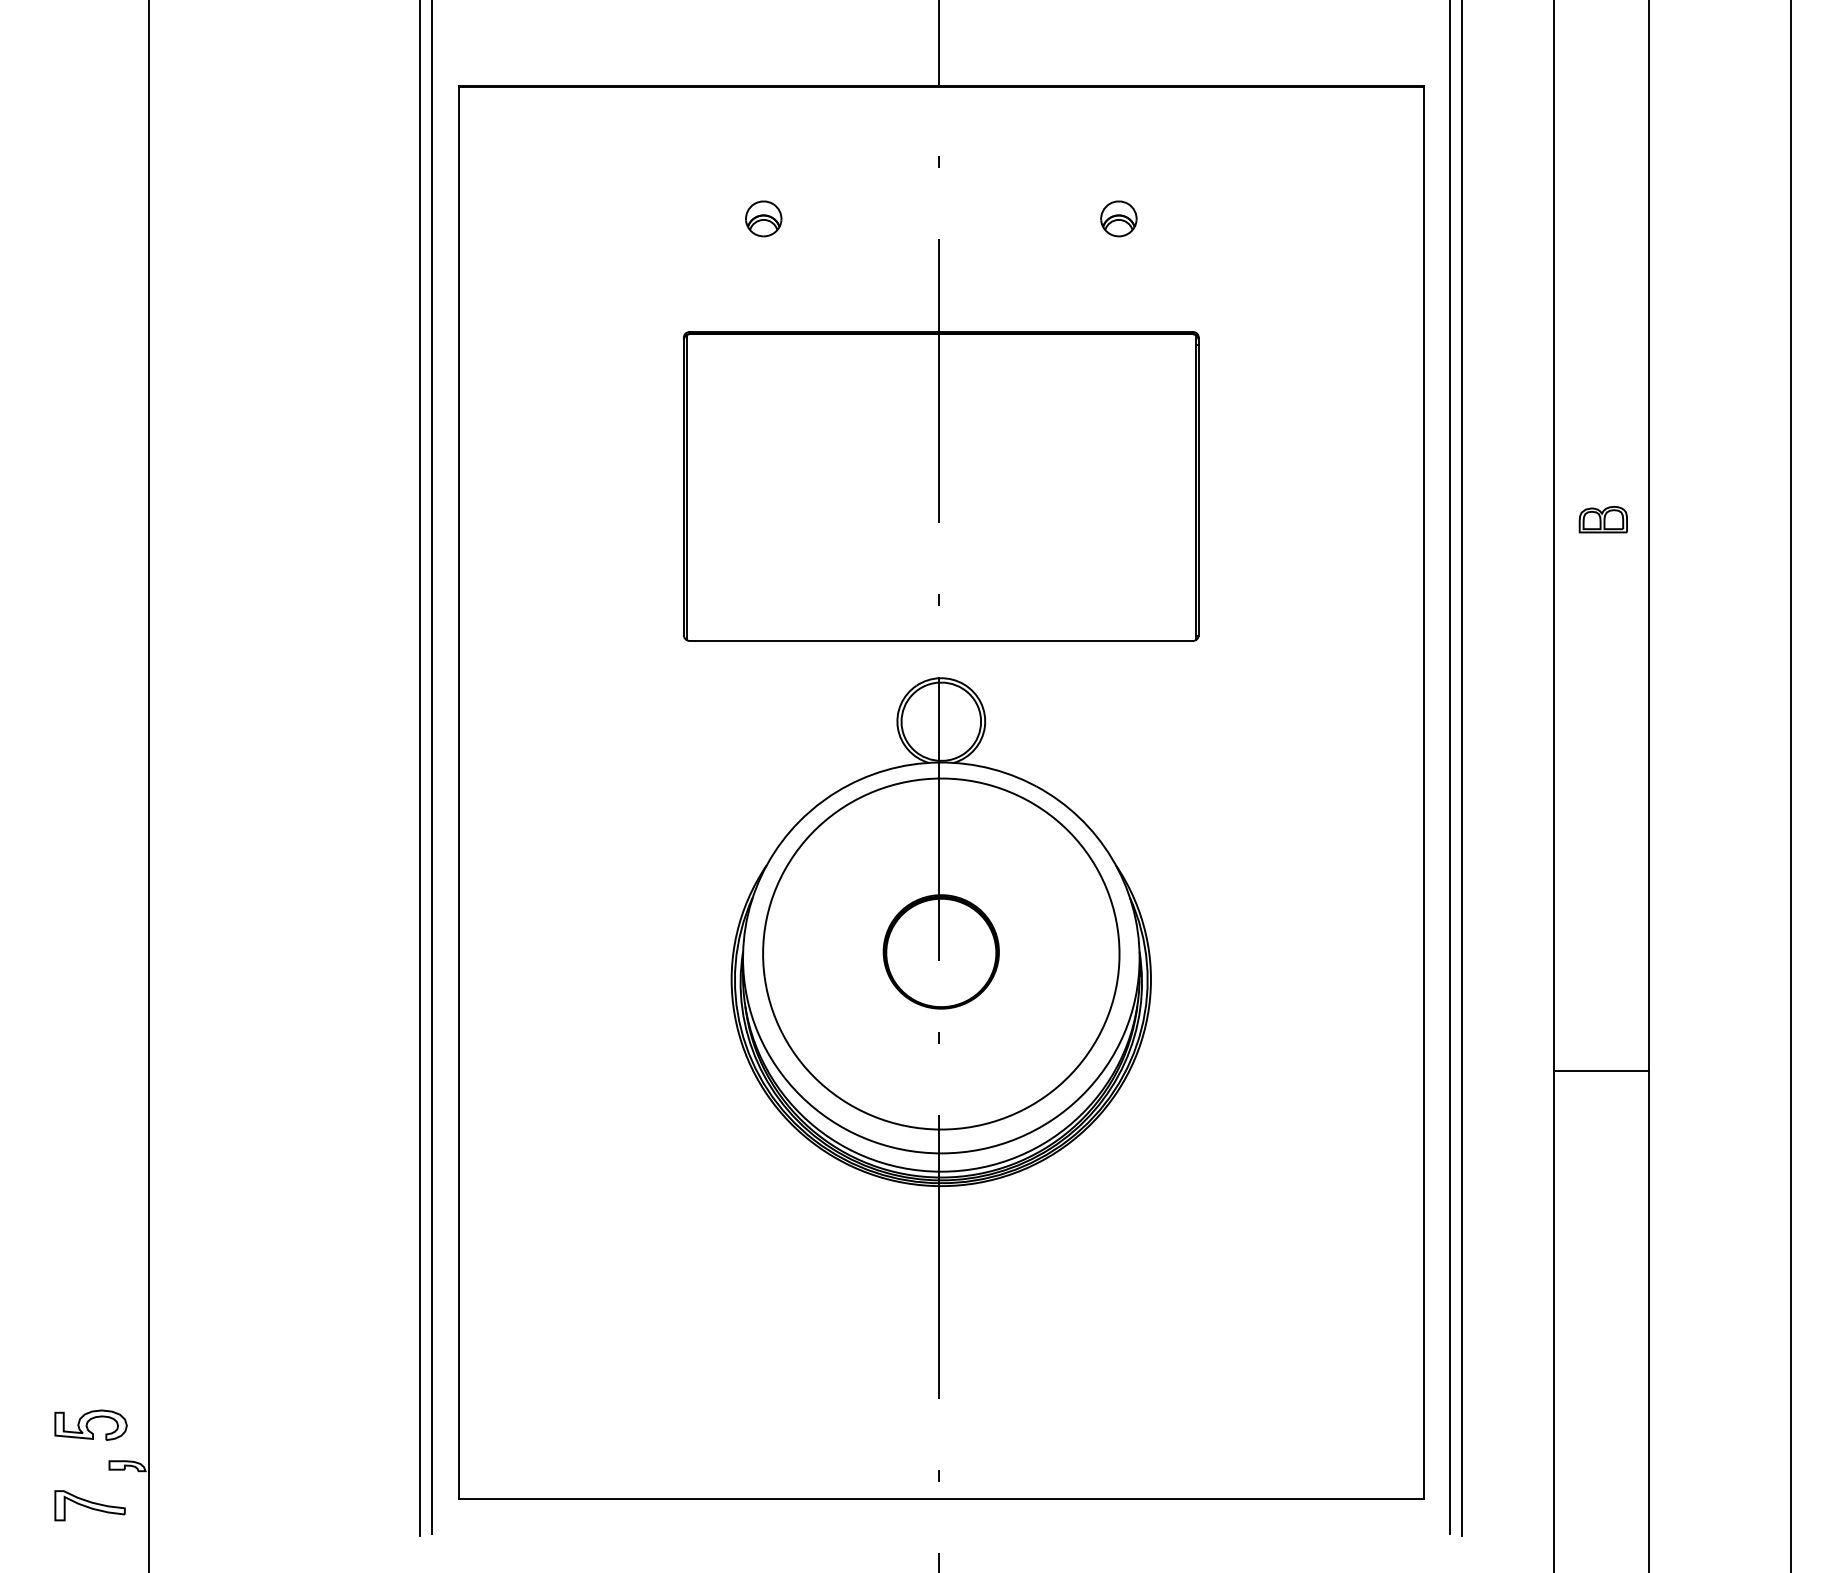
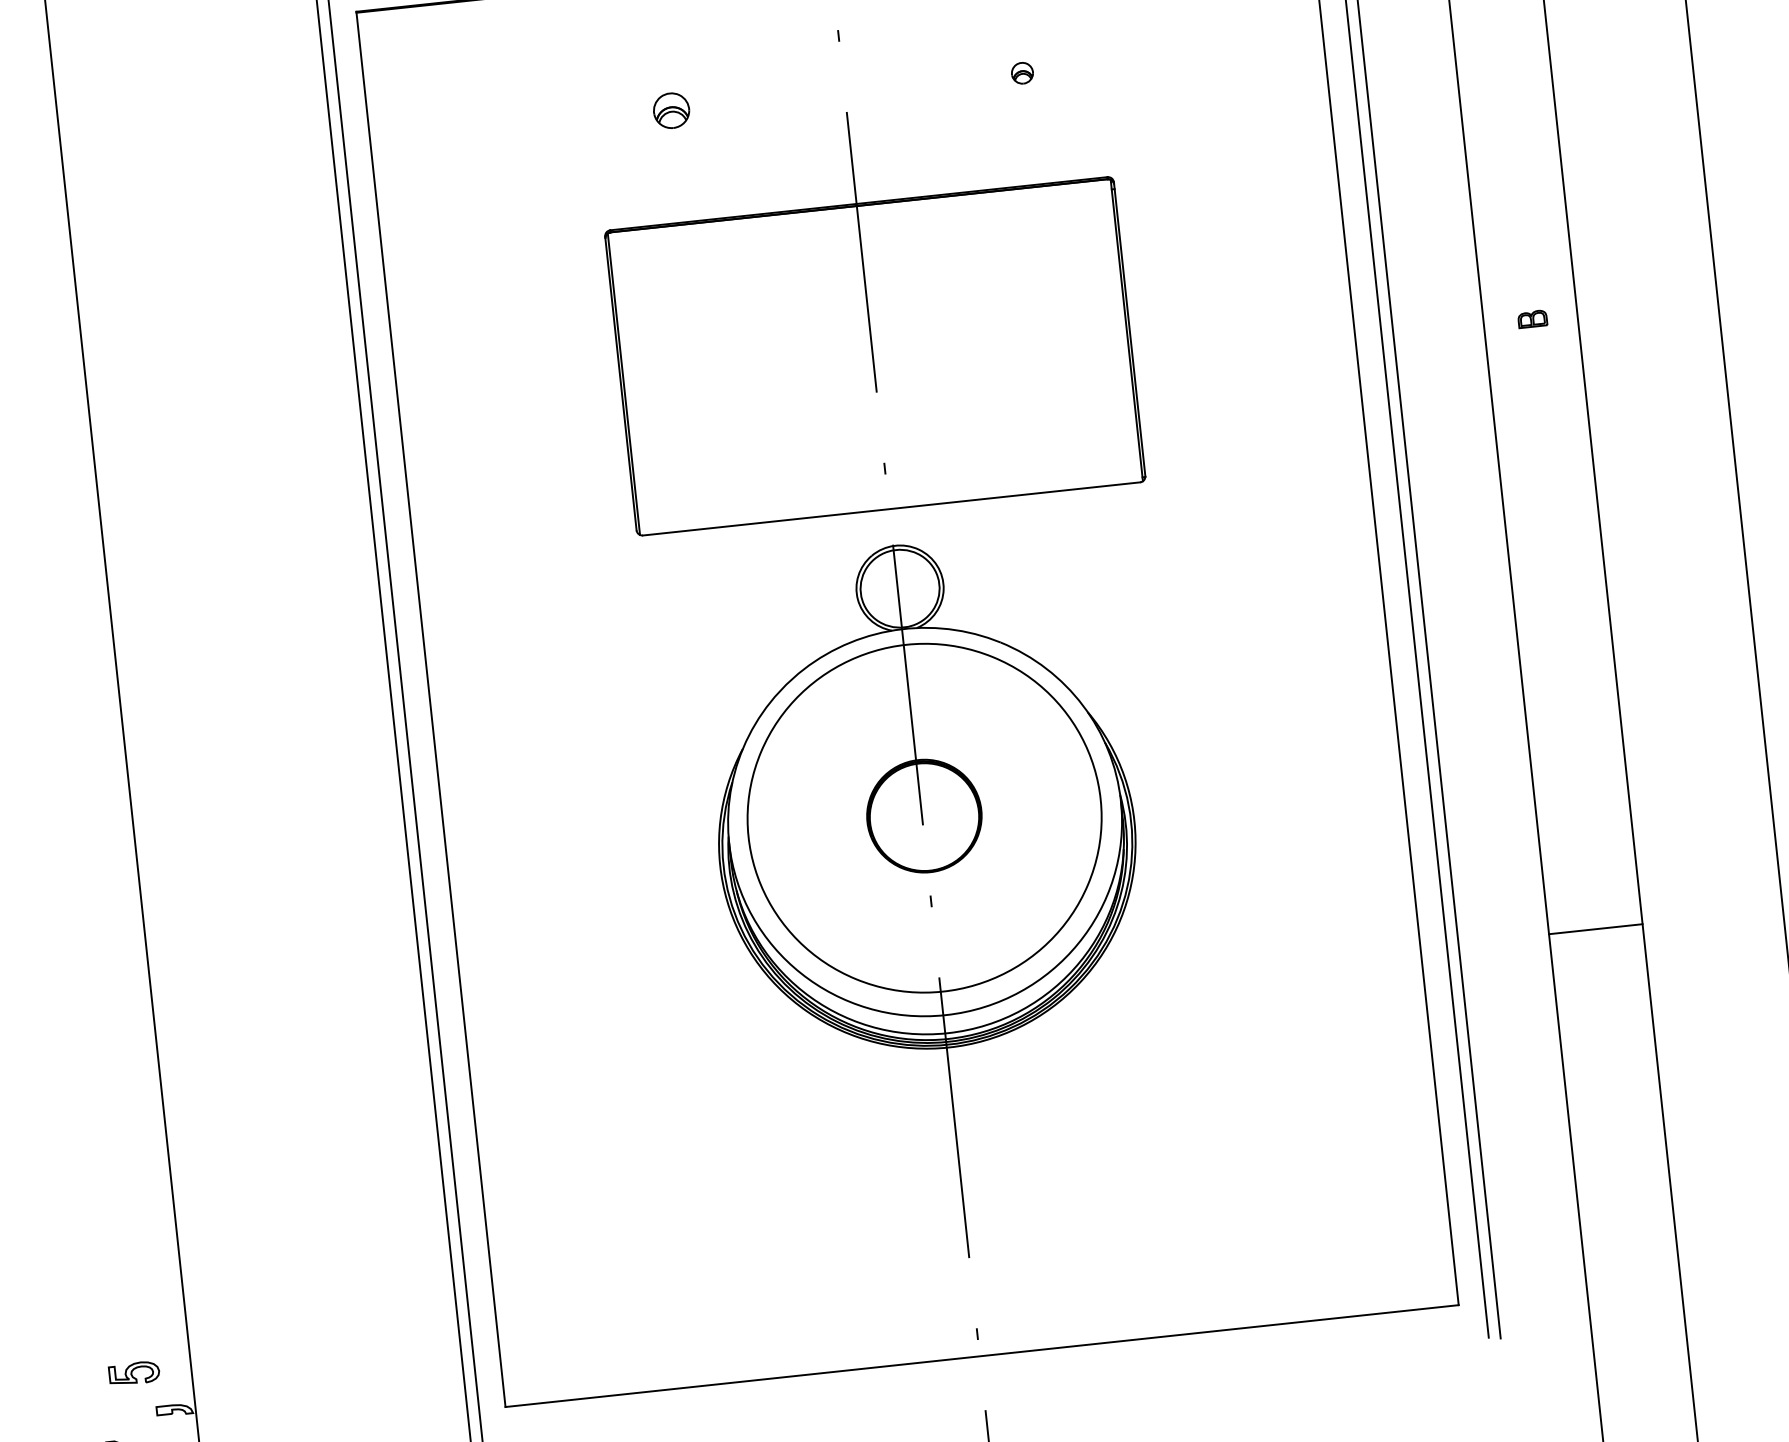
part: (1118, 218) -> (1022, 72), size x0.6
part: (1602, 519) -> (1531, 319), size x0.6
line: (1600, 1070) -> (1595, 928), moved
part: (90, 1424) -> (133, 1372), size x0.7

